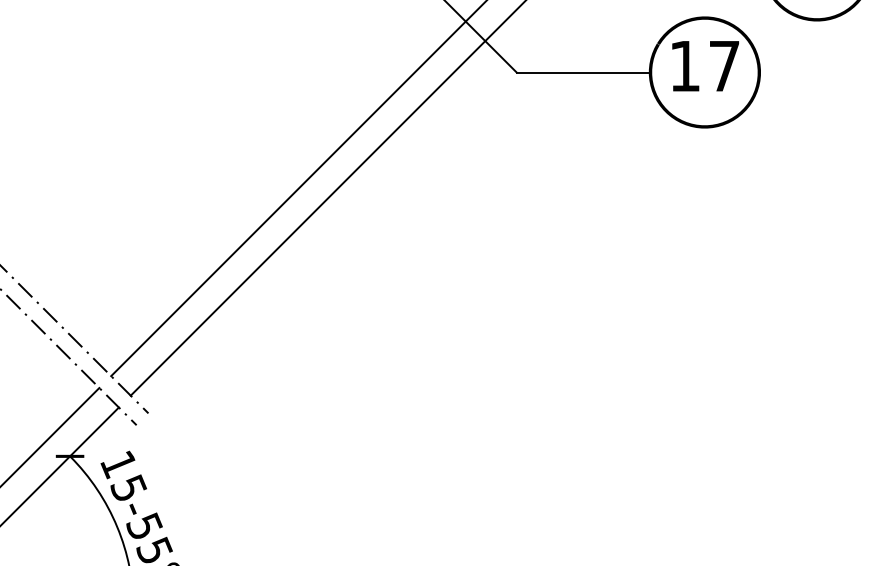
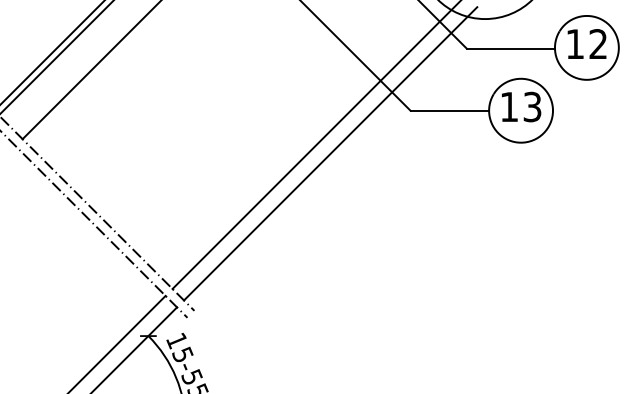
text: (724, 65) -> (532, 106), 17 -> 13

